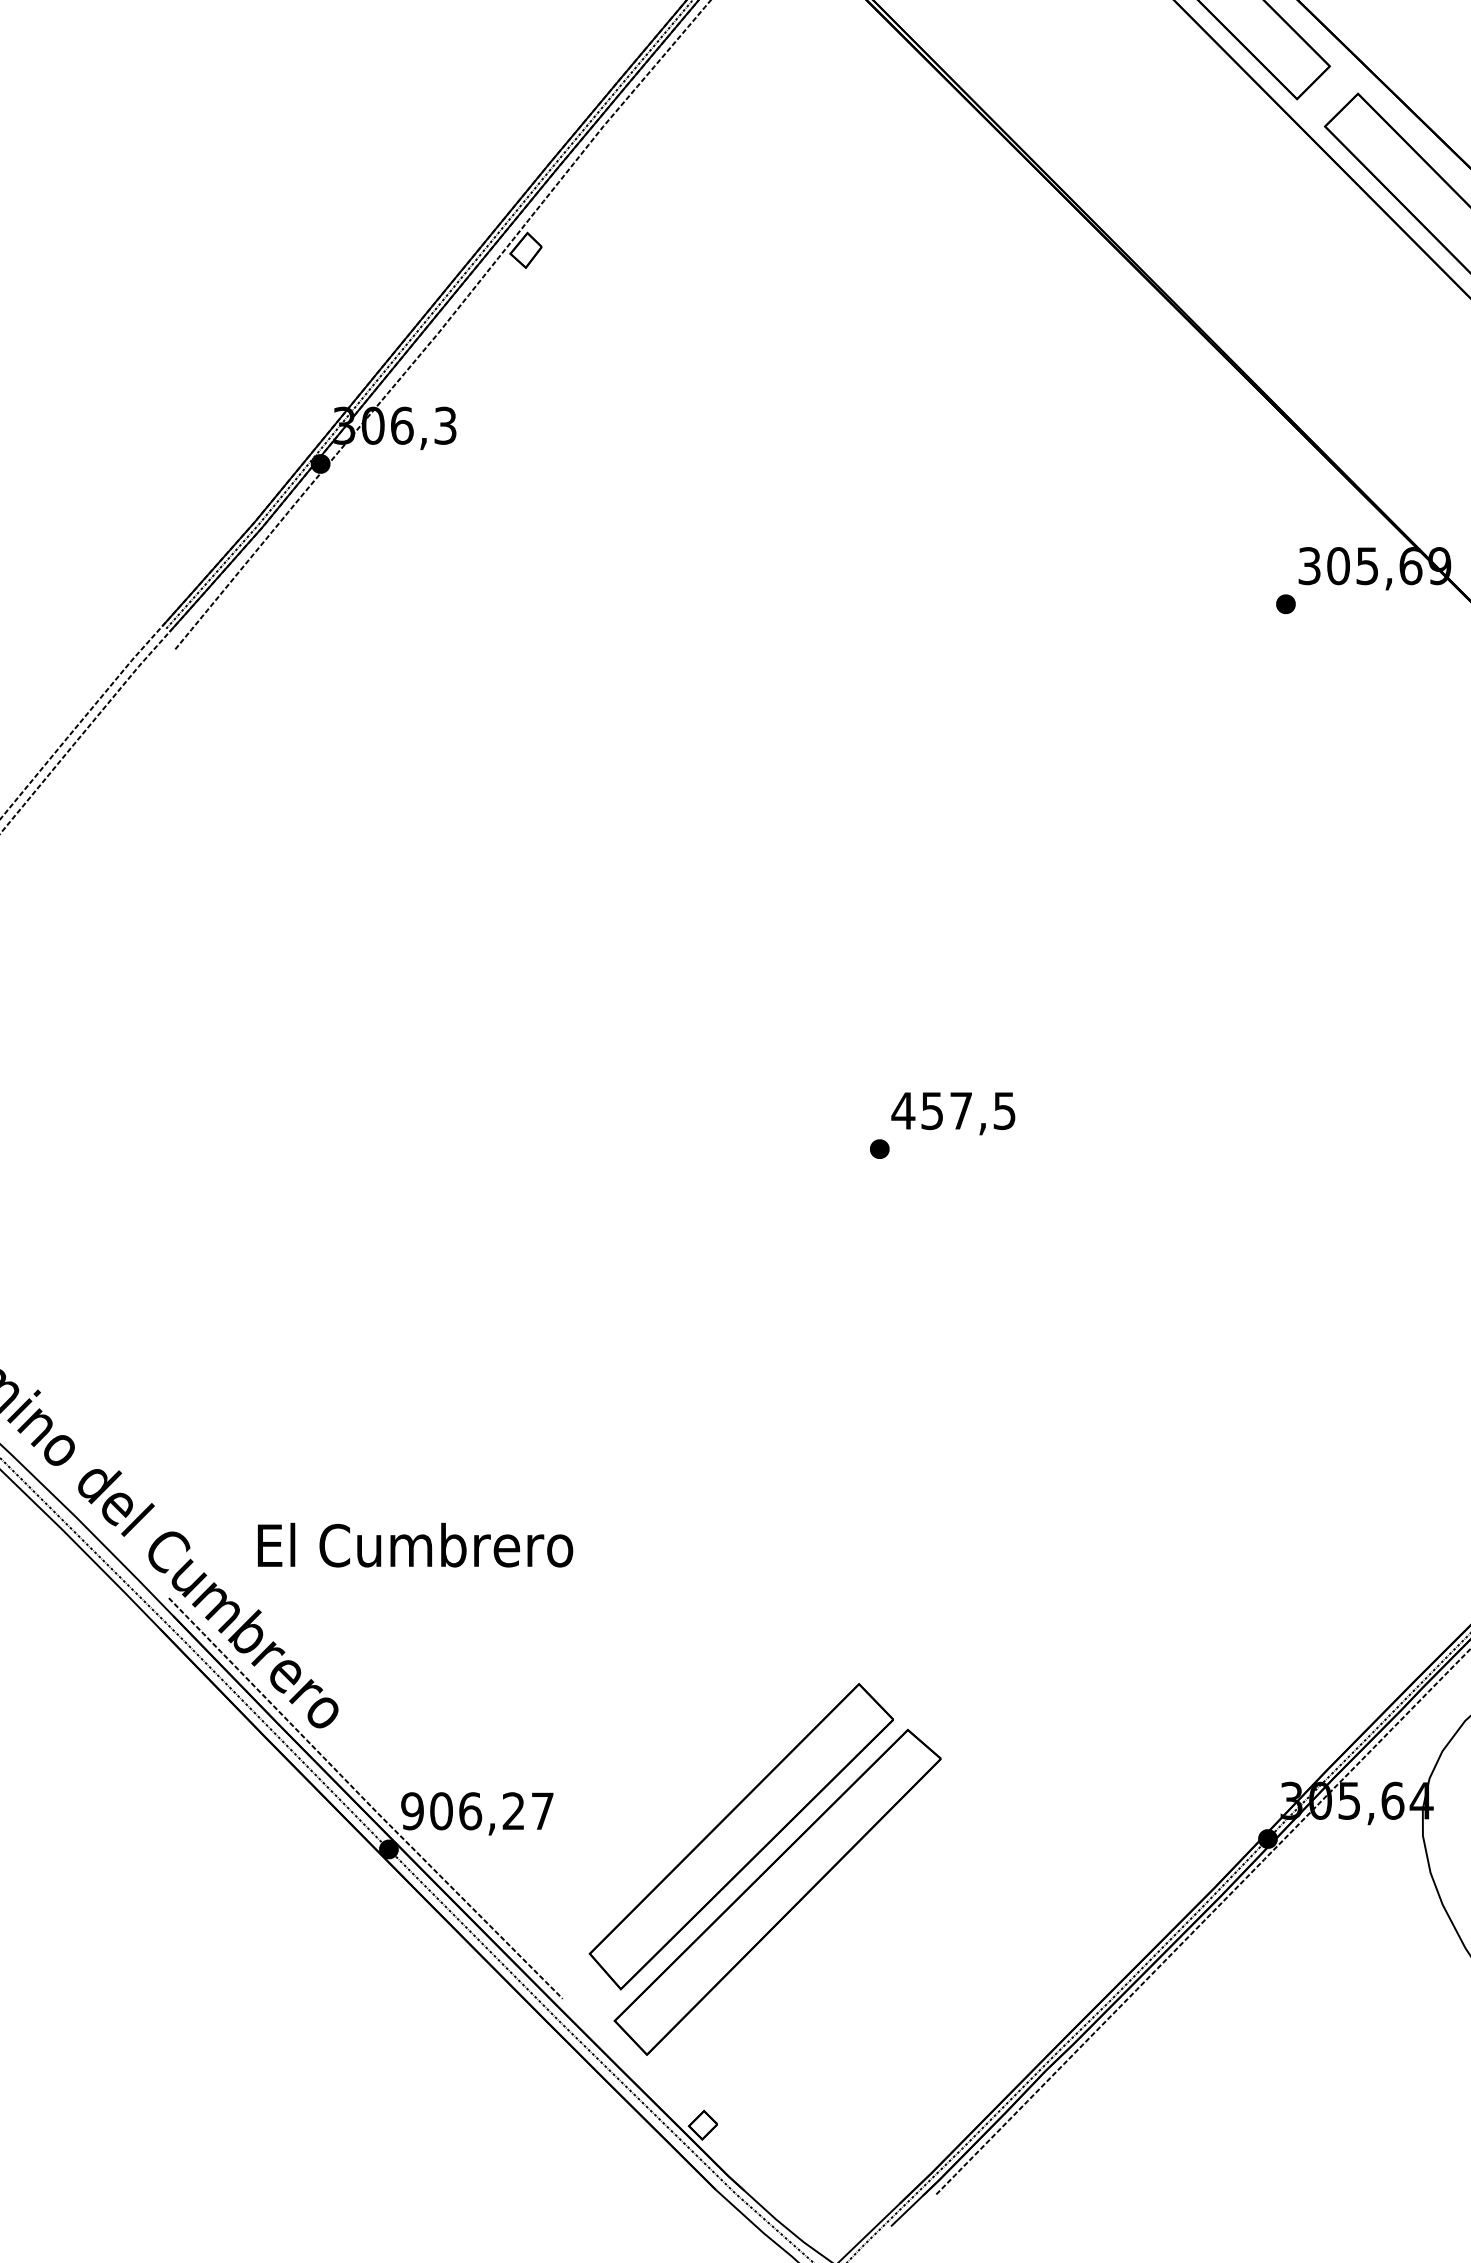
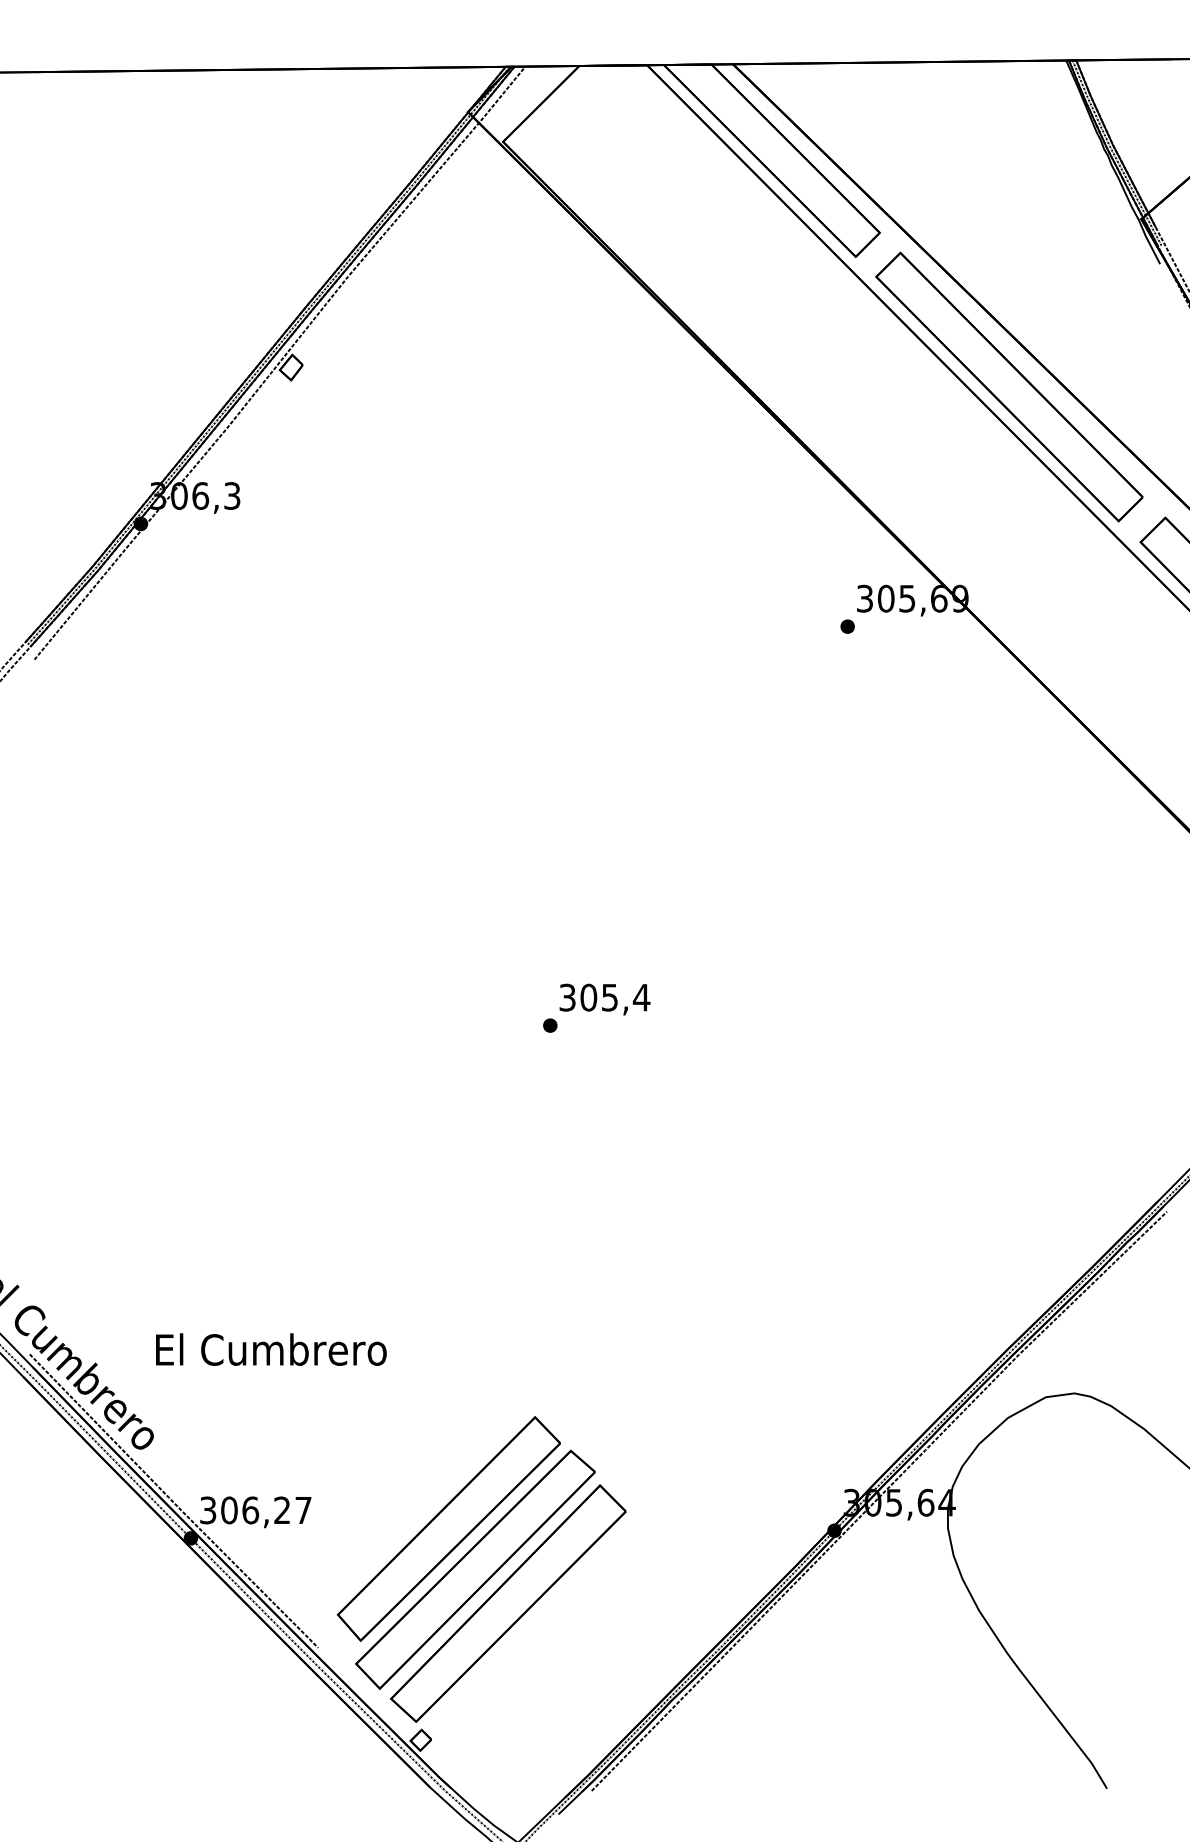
text: (953, 1110) -> (604, 997), 457,5 -> 305,4
text: (415, 1545) -> (271, 1349), moved
text: (411, 1811) -> (207, 1510), 906,27 -> 306,27
part: (822, 1938) -> (508, 1603), added

